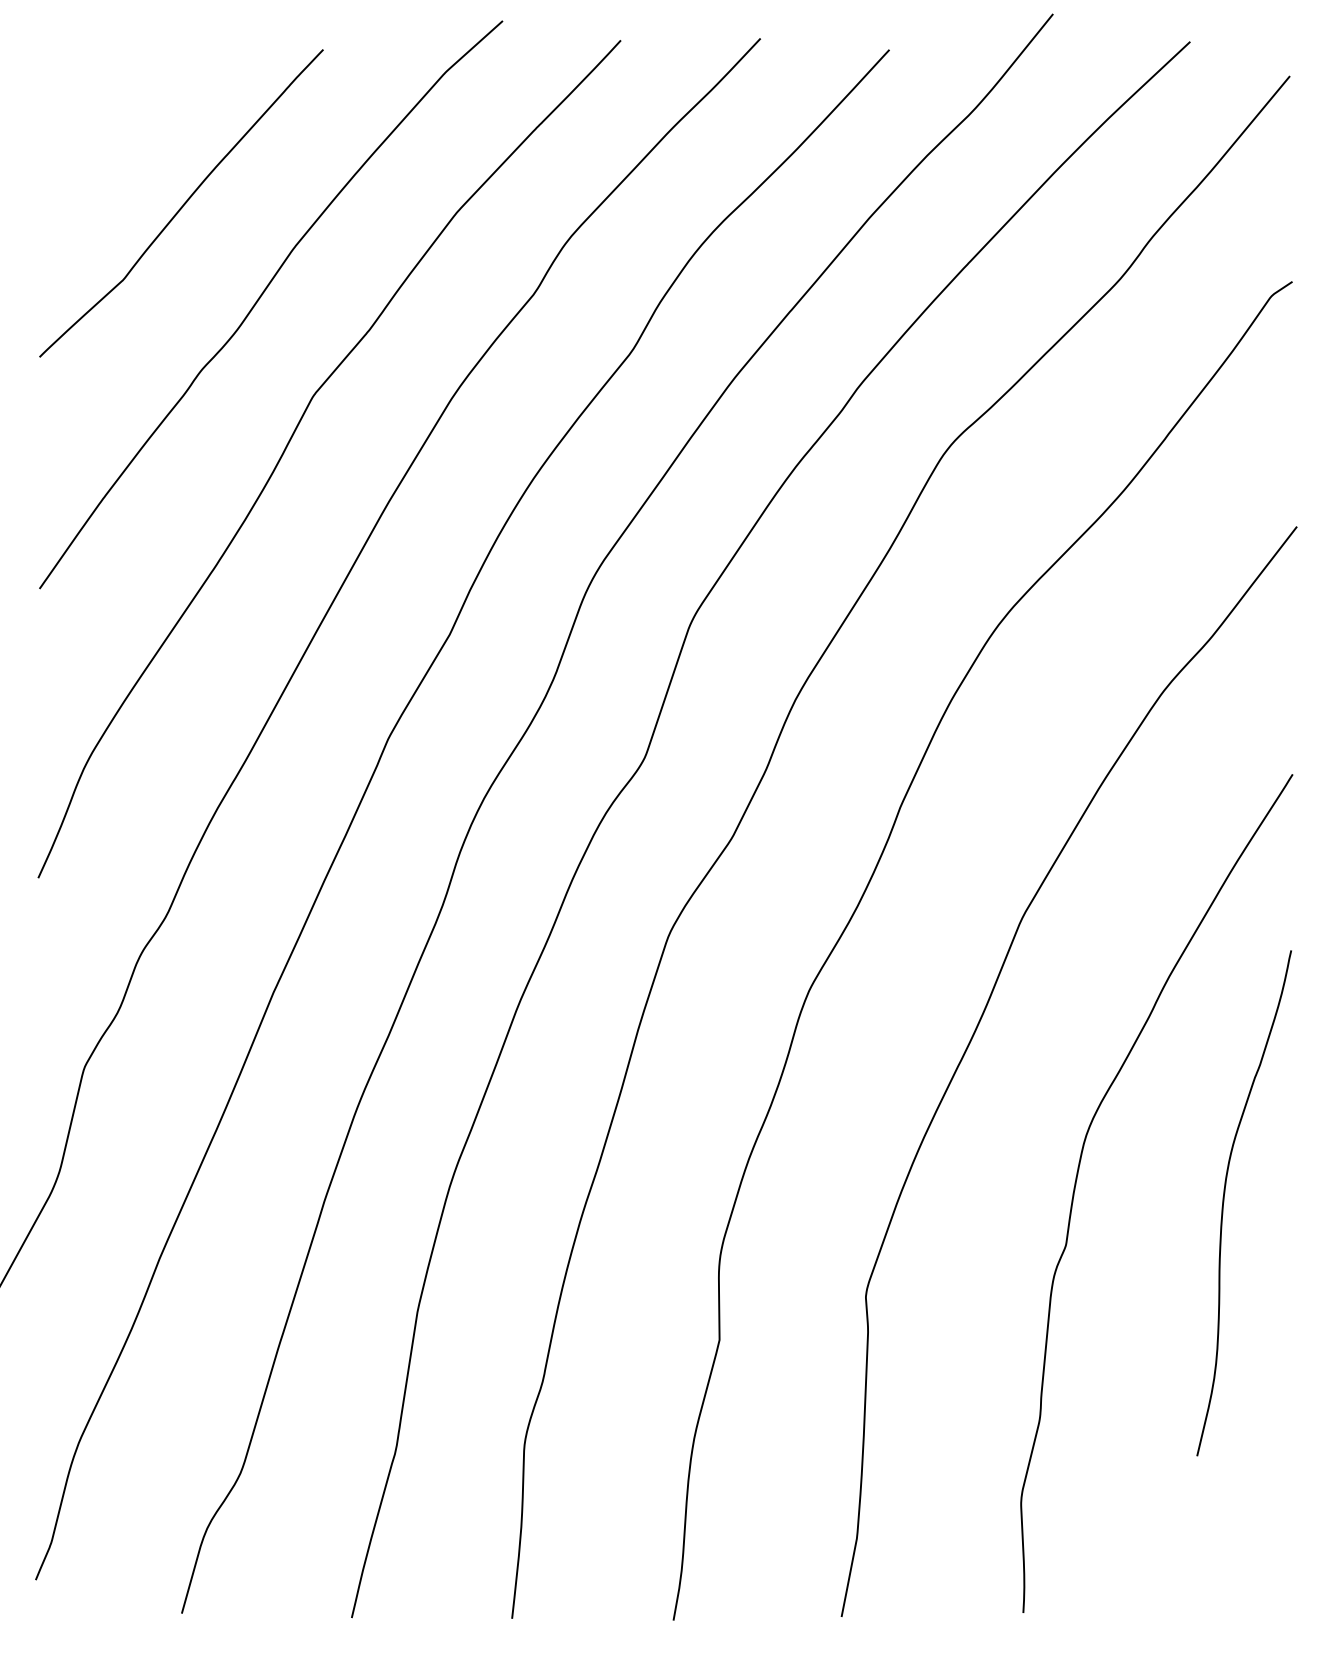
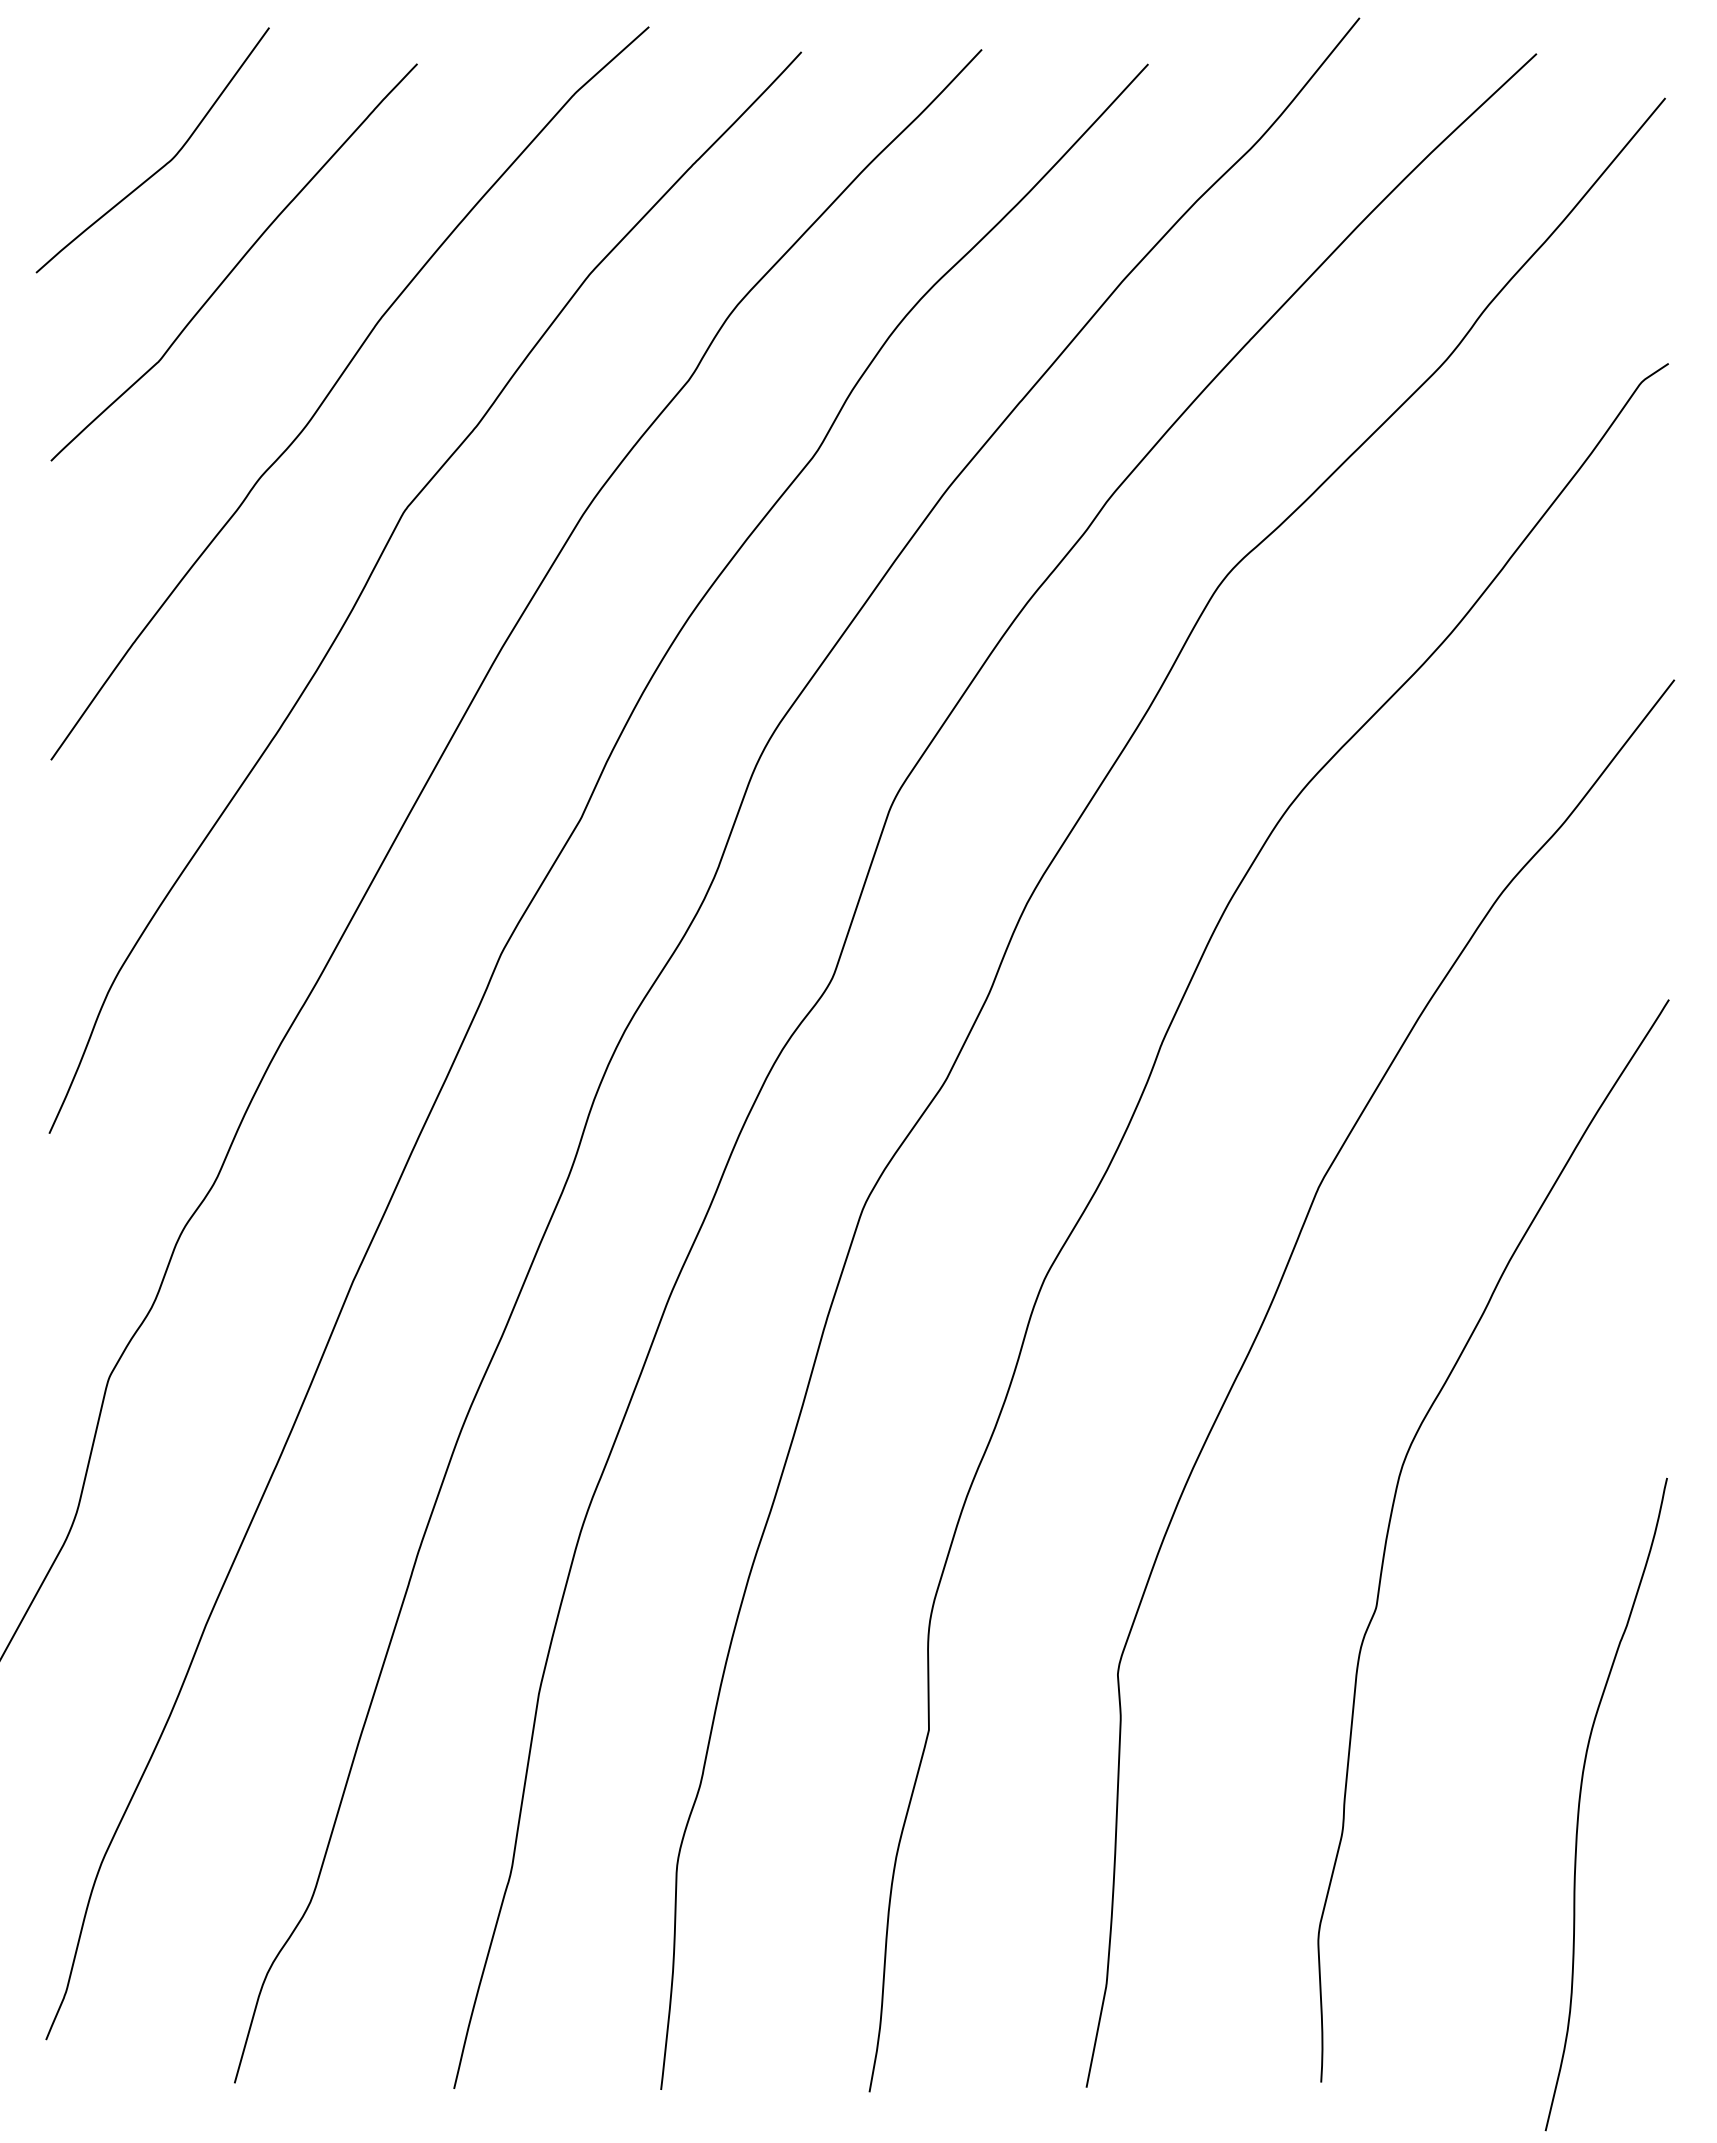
curve: (128, 126) -> (165, 163), added
curve: (1224, 1202) -> (1580, 1803), moved

